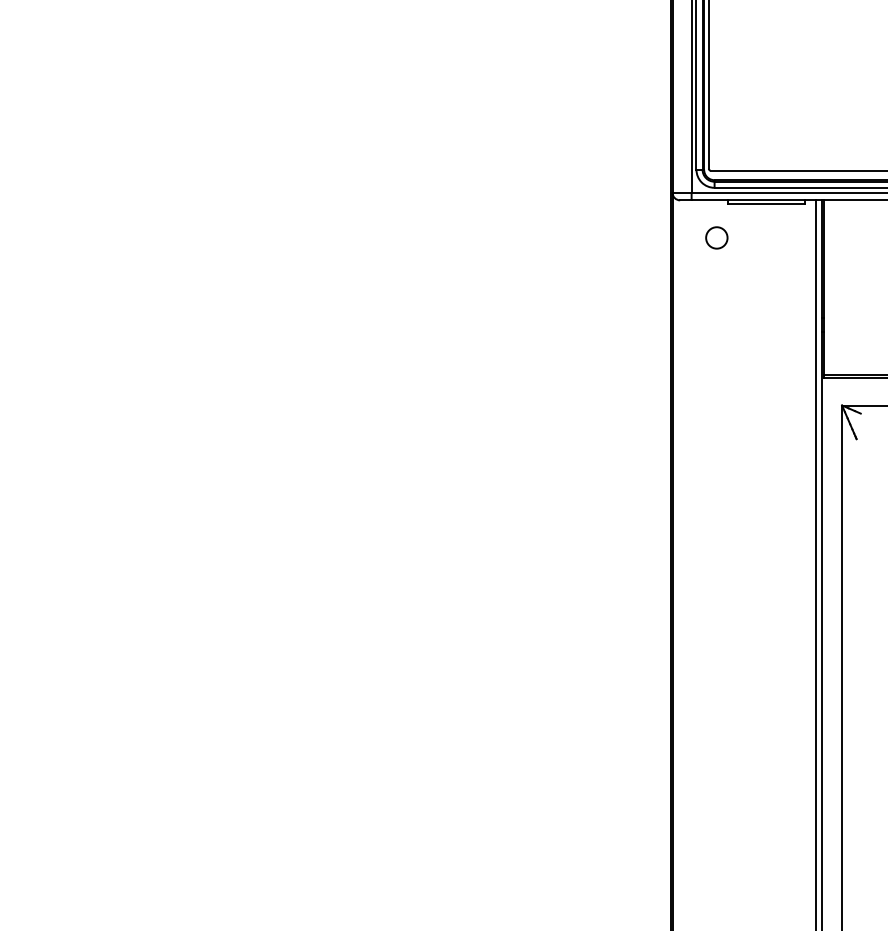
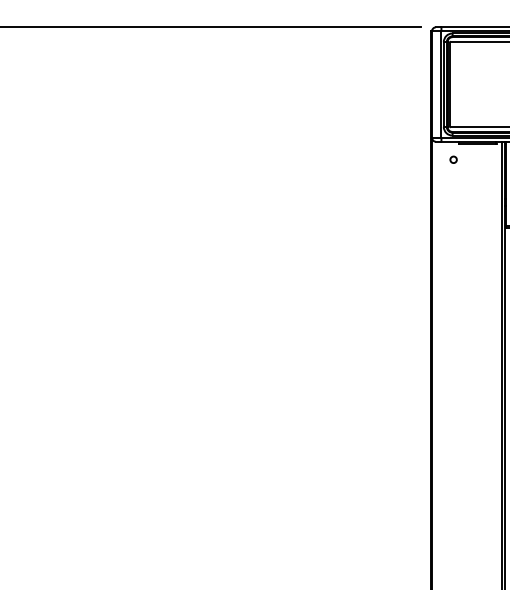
circle: (716, 236) -> (453, 159), size x0.62

